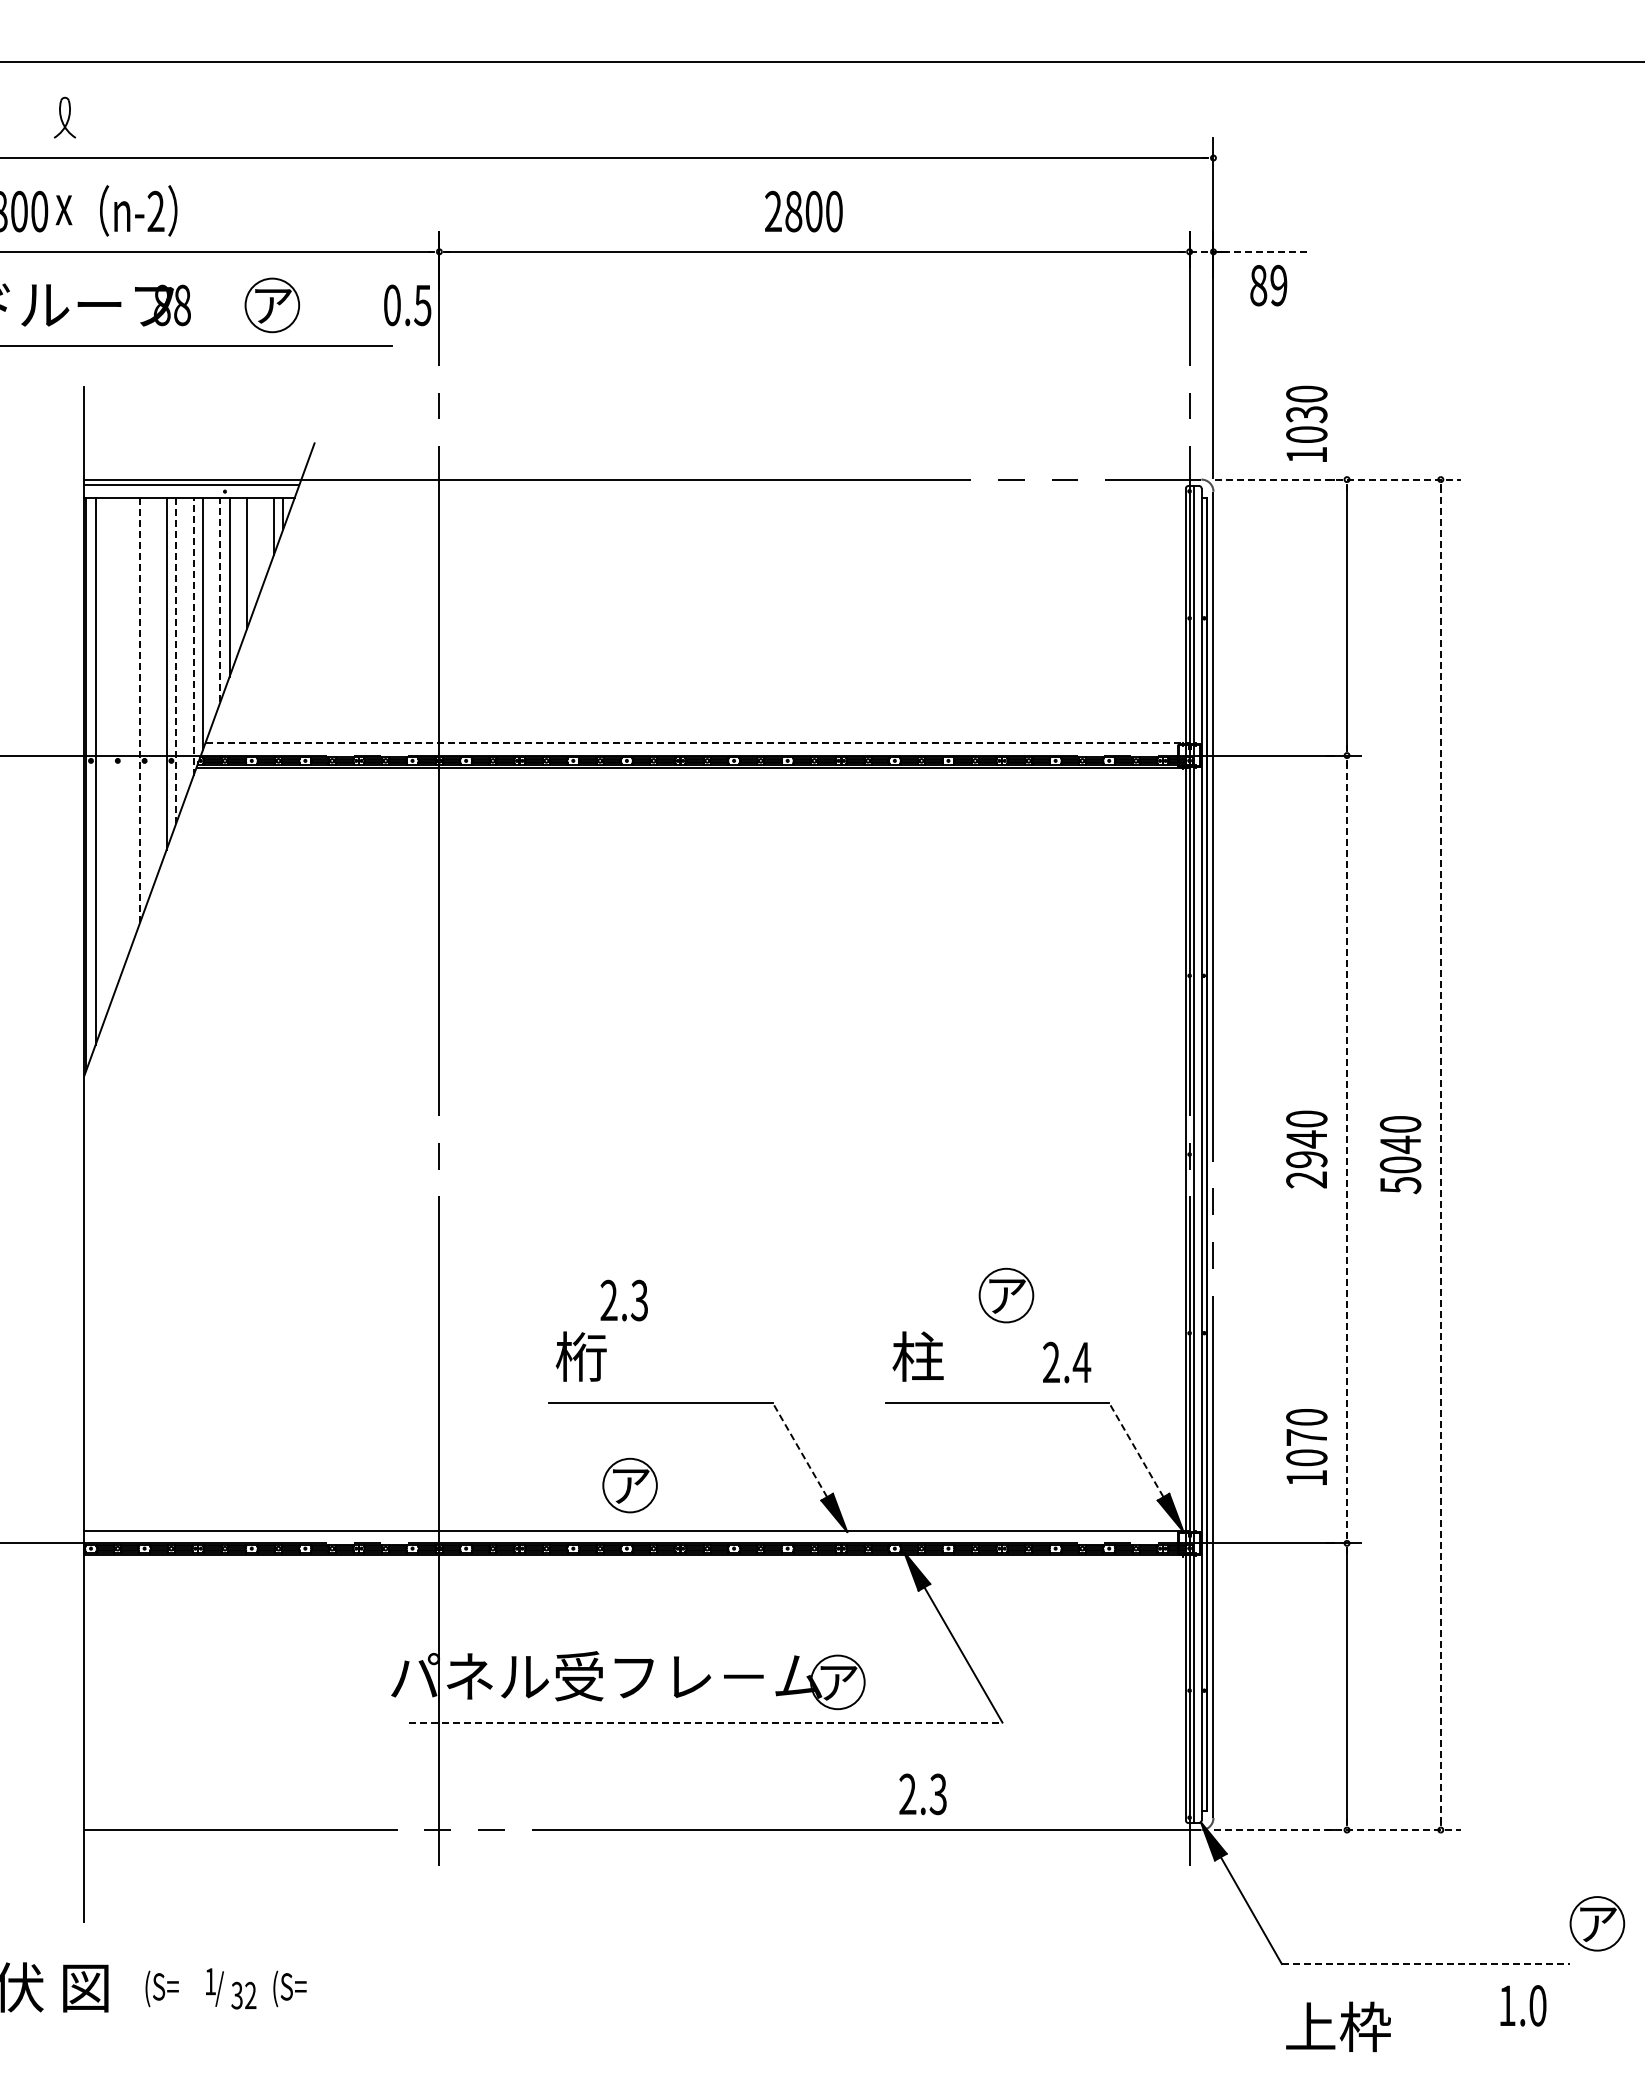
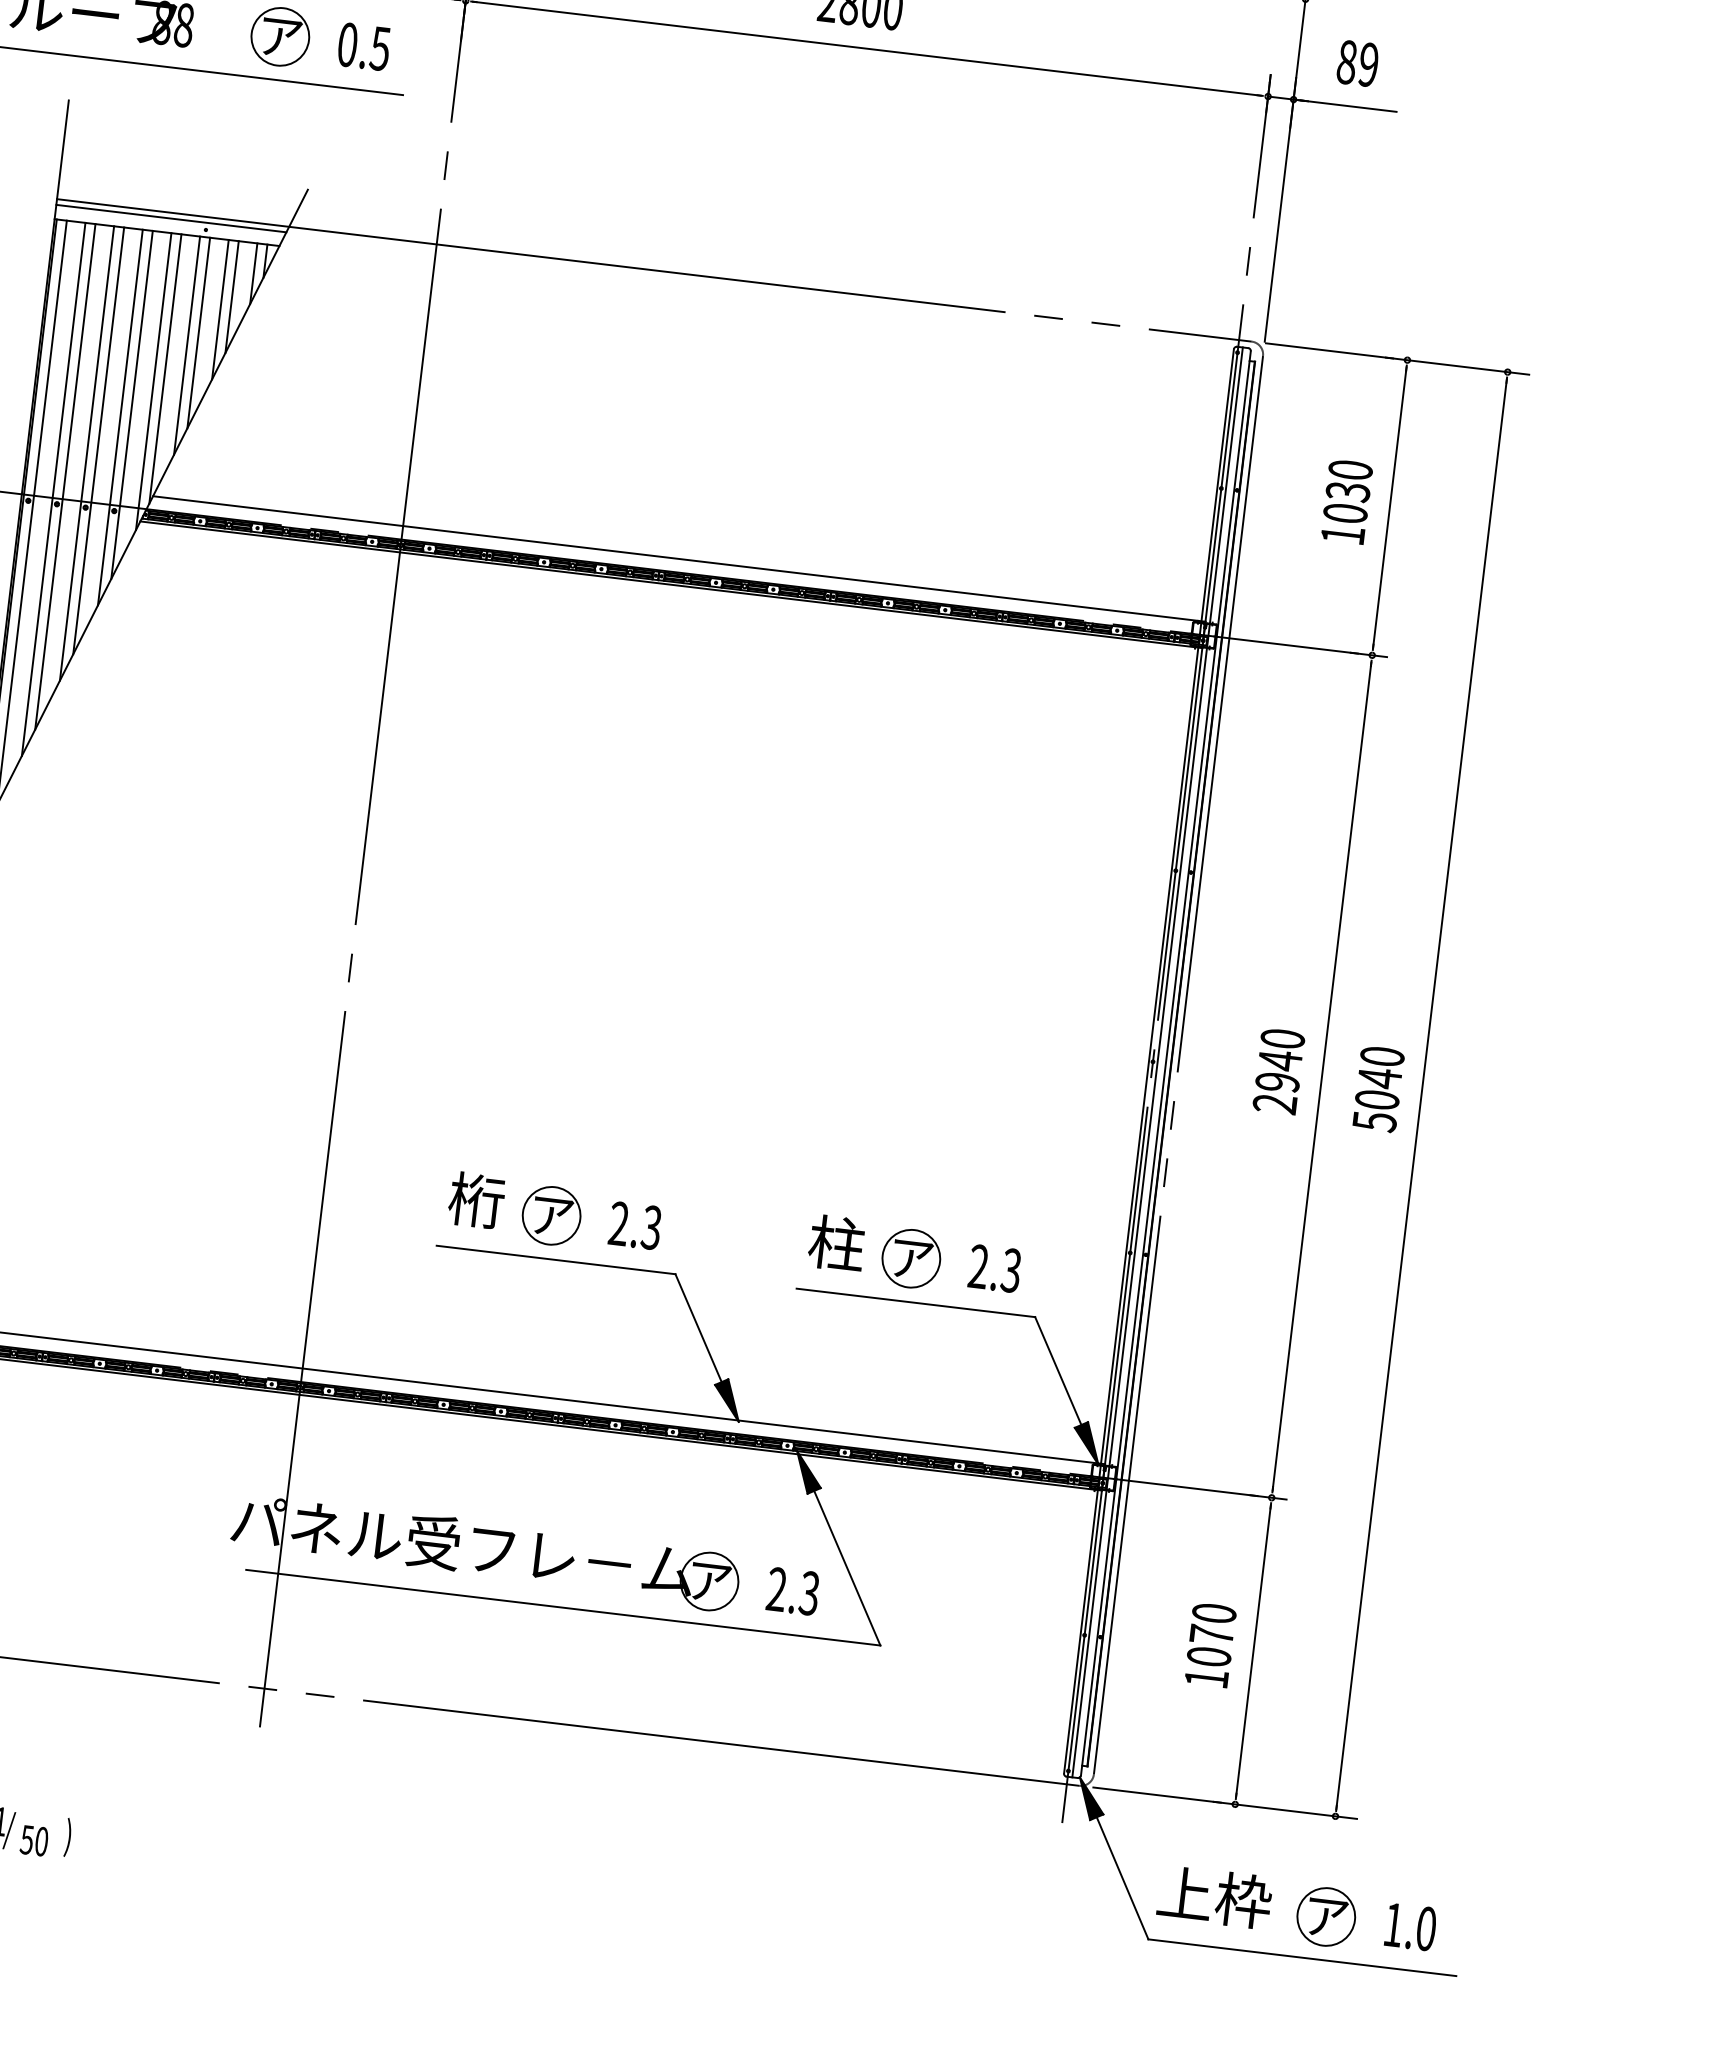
line: (1250, 251) -> (1333, 103), dashed -> solid
text: (1268, 285) -> (1357, 63), moved
text: (407, 305) -> (363, 46), moved
text: (1306, 423) -> (1346, 501), moved
line: (1338, 479) -> (1398, 358), dashed -> solid
line: (256, 550) -> (232, 296), added
line: (220, 600) -> (187, 345), dashed -> solid
line: (193, 637) -> (153, 381), dashed -> solid
line: (176, 661) -> (132, 405), dashed -> solid
line: (149, 697) -> (98, 440), added
line: (139, 710) -> (86, 453), dashed -> solid
line: (122, 734) -> (65, 476), added
line: (698, 742) -> (680, 558), dashed -> solid
line: (113, 747) -> (54, 489), added
line: (1347, 1149) -> (1322, 1076), dashed -> solid
line: (1440, 1154) -> (1421, 1093), dashed -> solid
part: (1006, 1295) -> (911, 1258), moved
text: (623, 1300) -> (634, 1225), moved
text: (1081, 1362) -> (1010, 1270), 2.4 -> 2.3
text: (1306, 1446) -> (1210, 1644), moved
line: (799, 1449) -> (698, 1327), dashed -> solid
line: (1136, 1449) -> (1058, 1370), dashed -> solid
part: (629, 1485) -> (551, 1215), moved
line: (705, 1722) -> (562, 1607), dashed -> solid
text: (922, 1794) -> (792, 1591), moved
line: (1338, 1830) -> (1226, 1803), dashed -> solid
part: (1597, 1923) -> (1326, 1916), moved
line: (1425, 1964) -> (1301, 1958), dashed -> solid
text: (289, 1988) -> (84, 1838), (S= -> )
text: (243, 1995) -> (33, 1840), 32 -> 50
text: (1523, 2005) -> (1410, 1926), moved
text: (1338, 2026) -> (1214, 1896), moved

